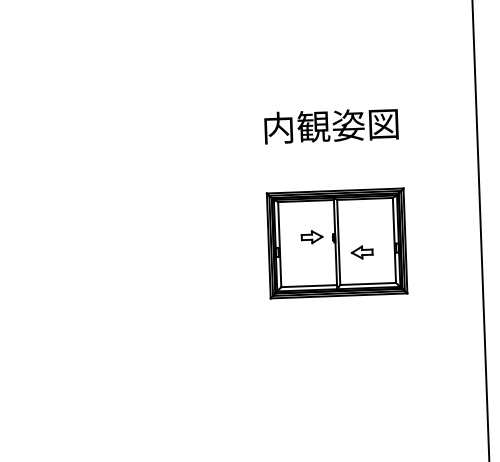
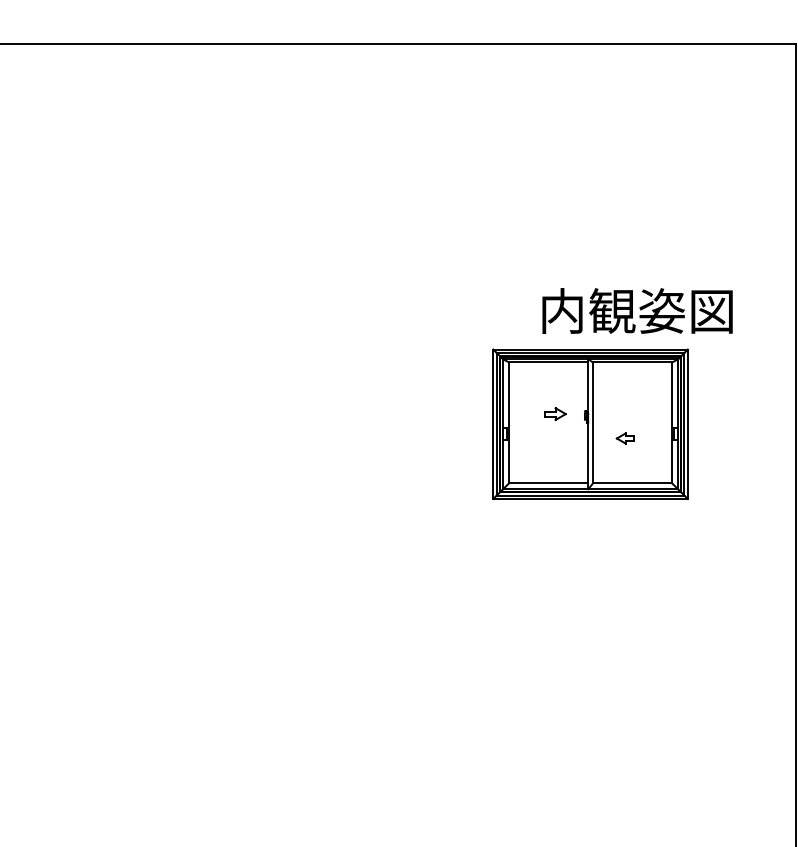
text: (331, 125) -> (637, 310), moved
part: (312, 236) -> (555, 413), size x0.7
part: (362, 252) -> (625, 438), size x0.6

